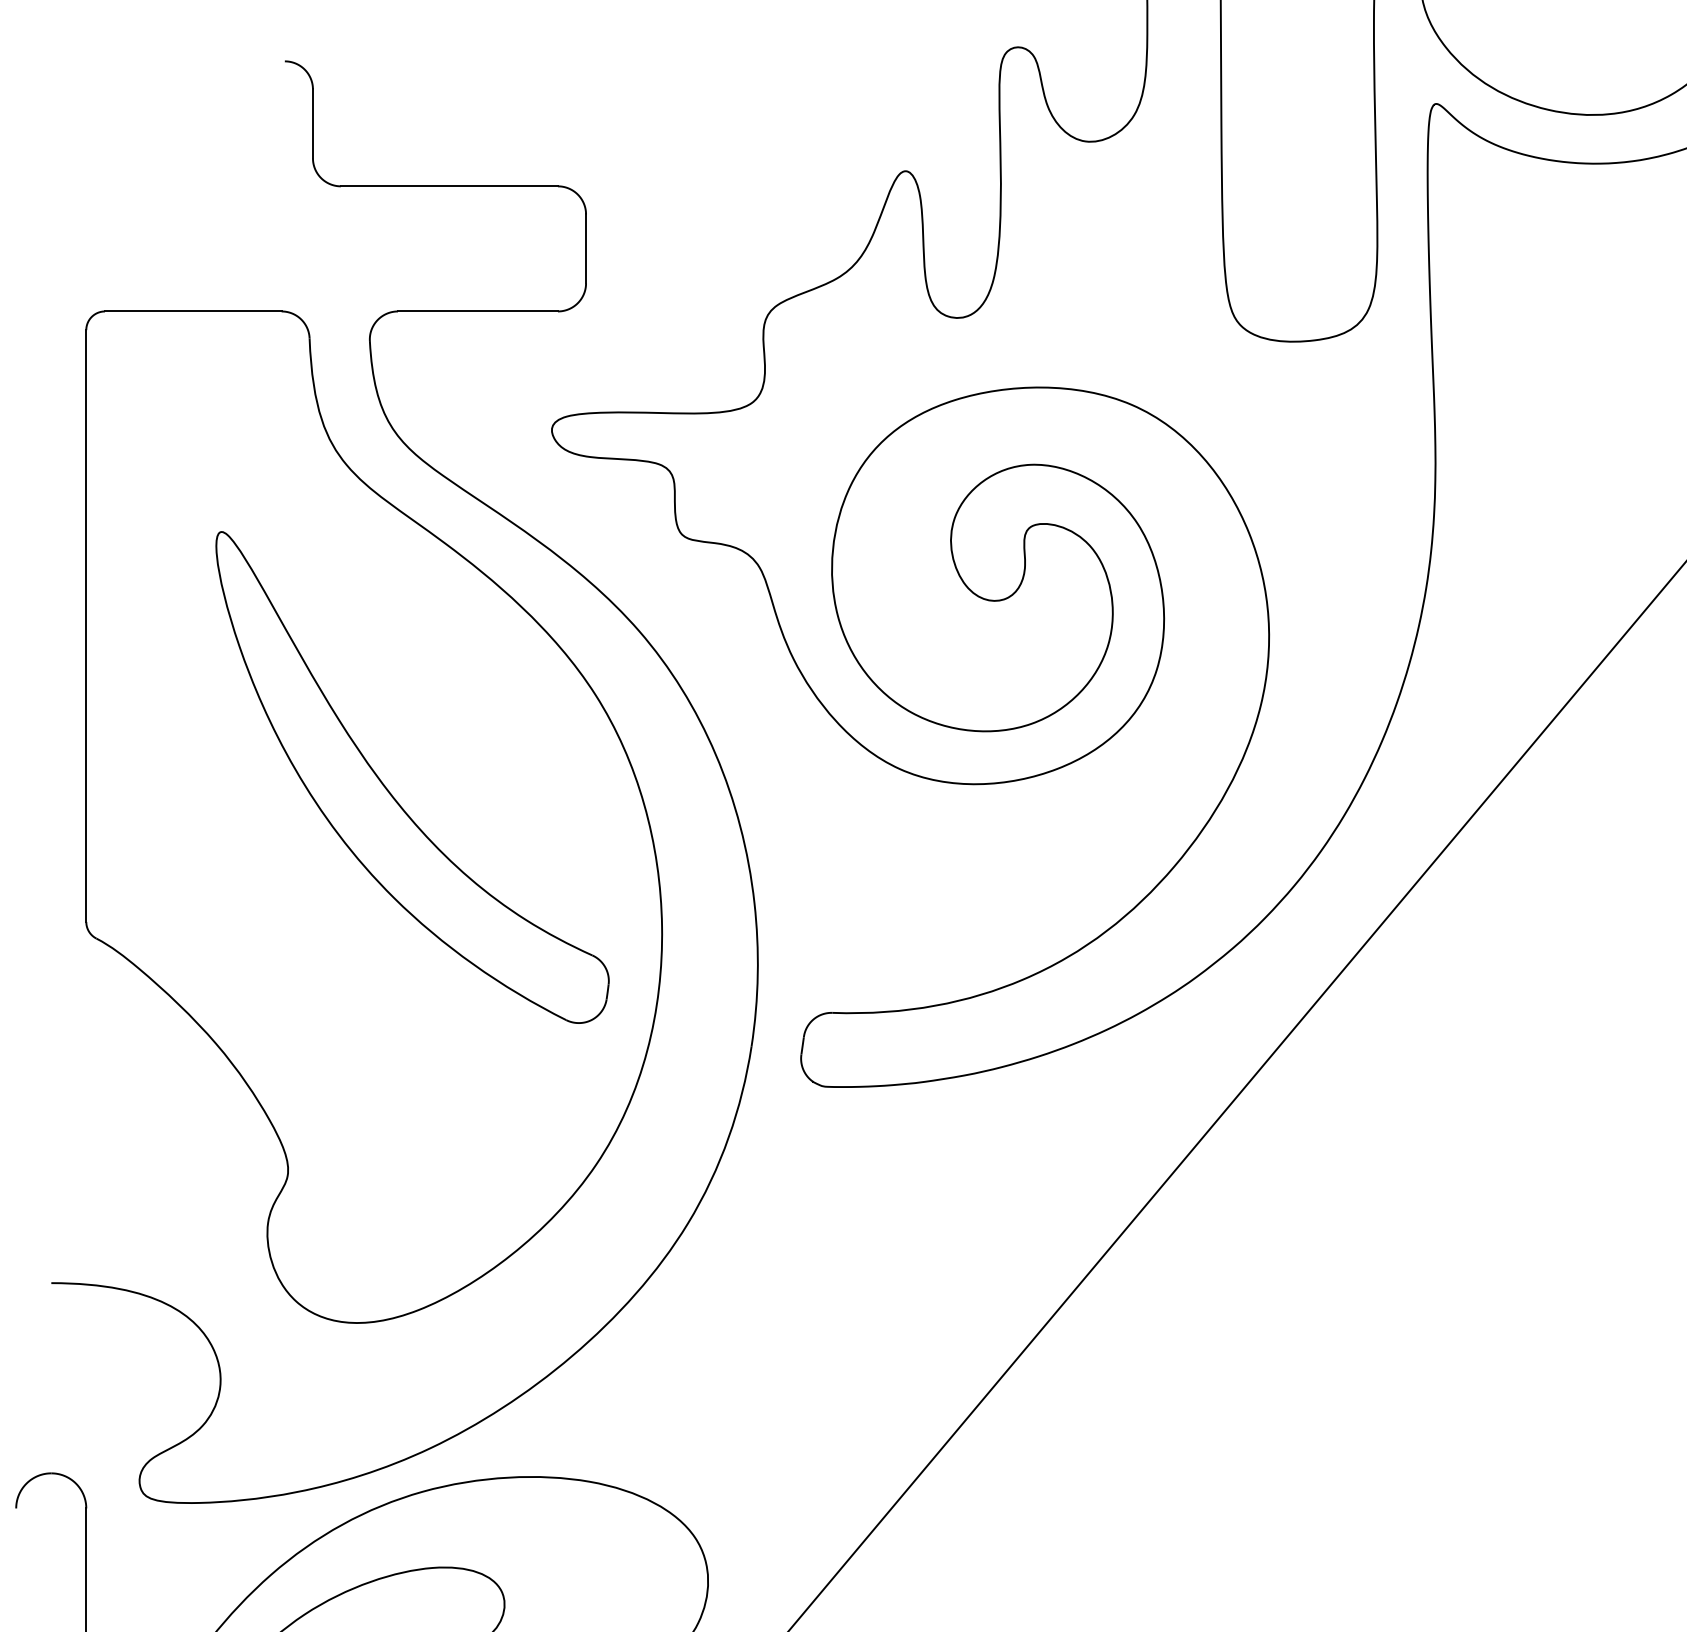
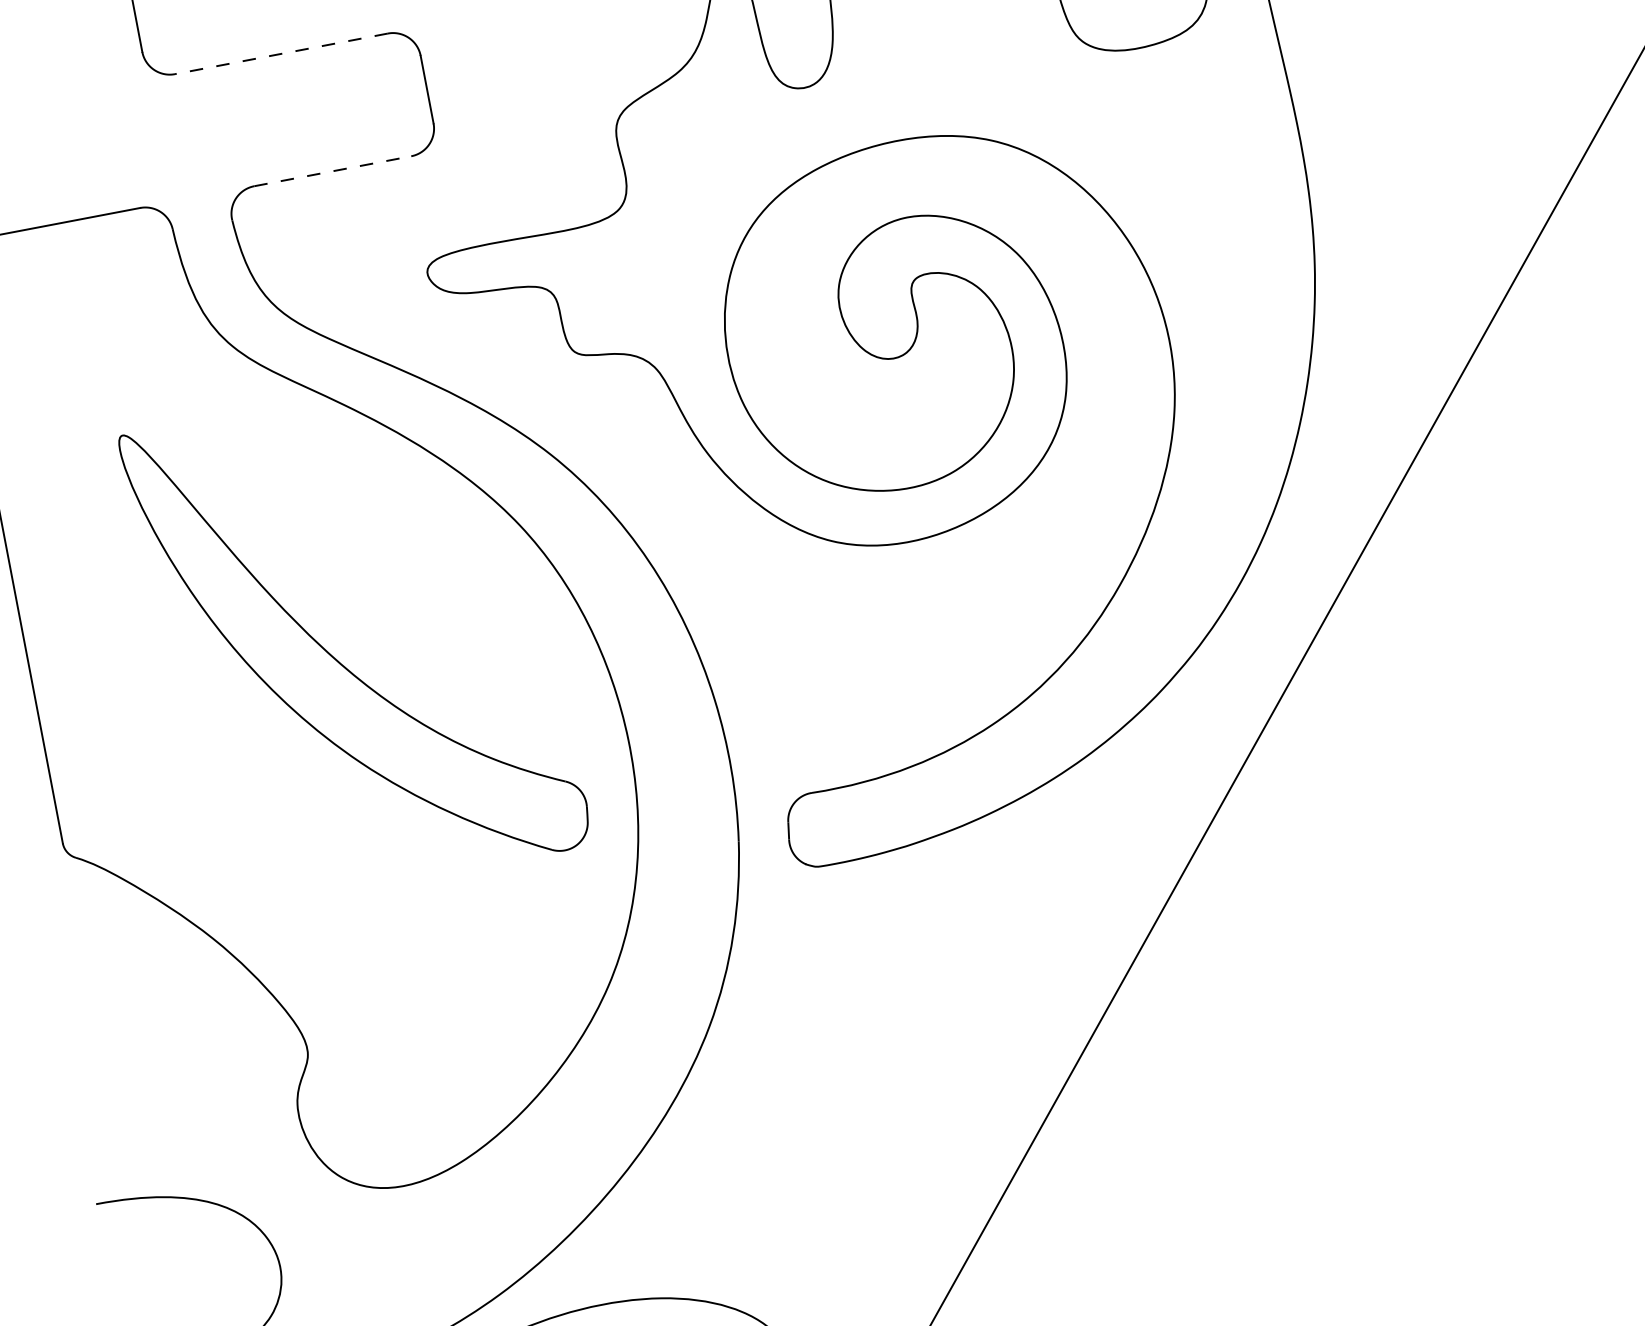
line: (448, 186) -> (280, 54), solid -> dashed
line: (477, 311) -> (332, 171), solid -> dashed

